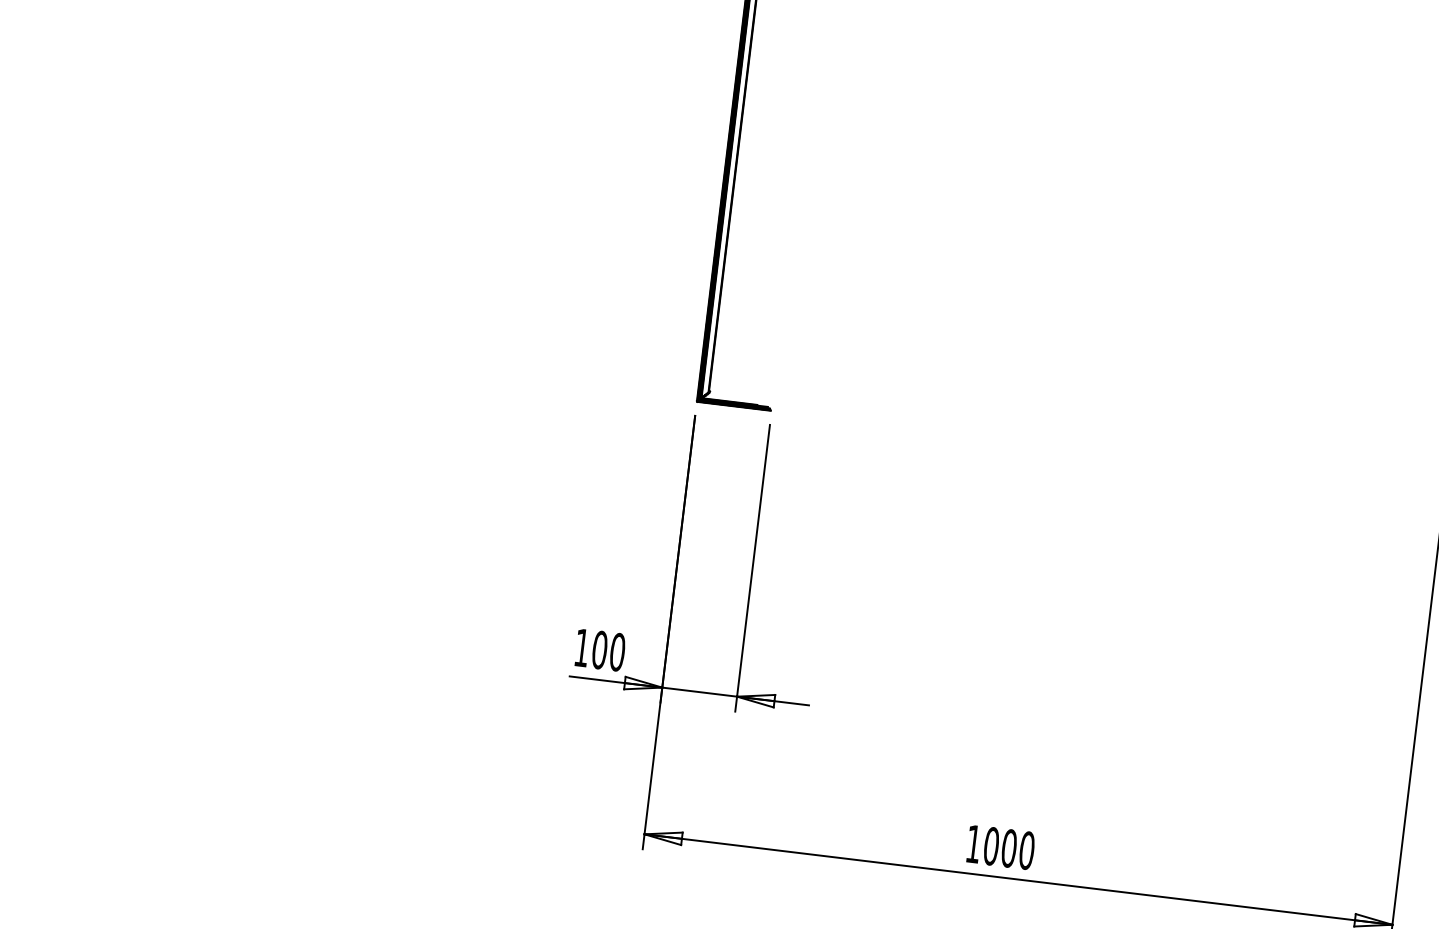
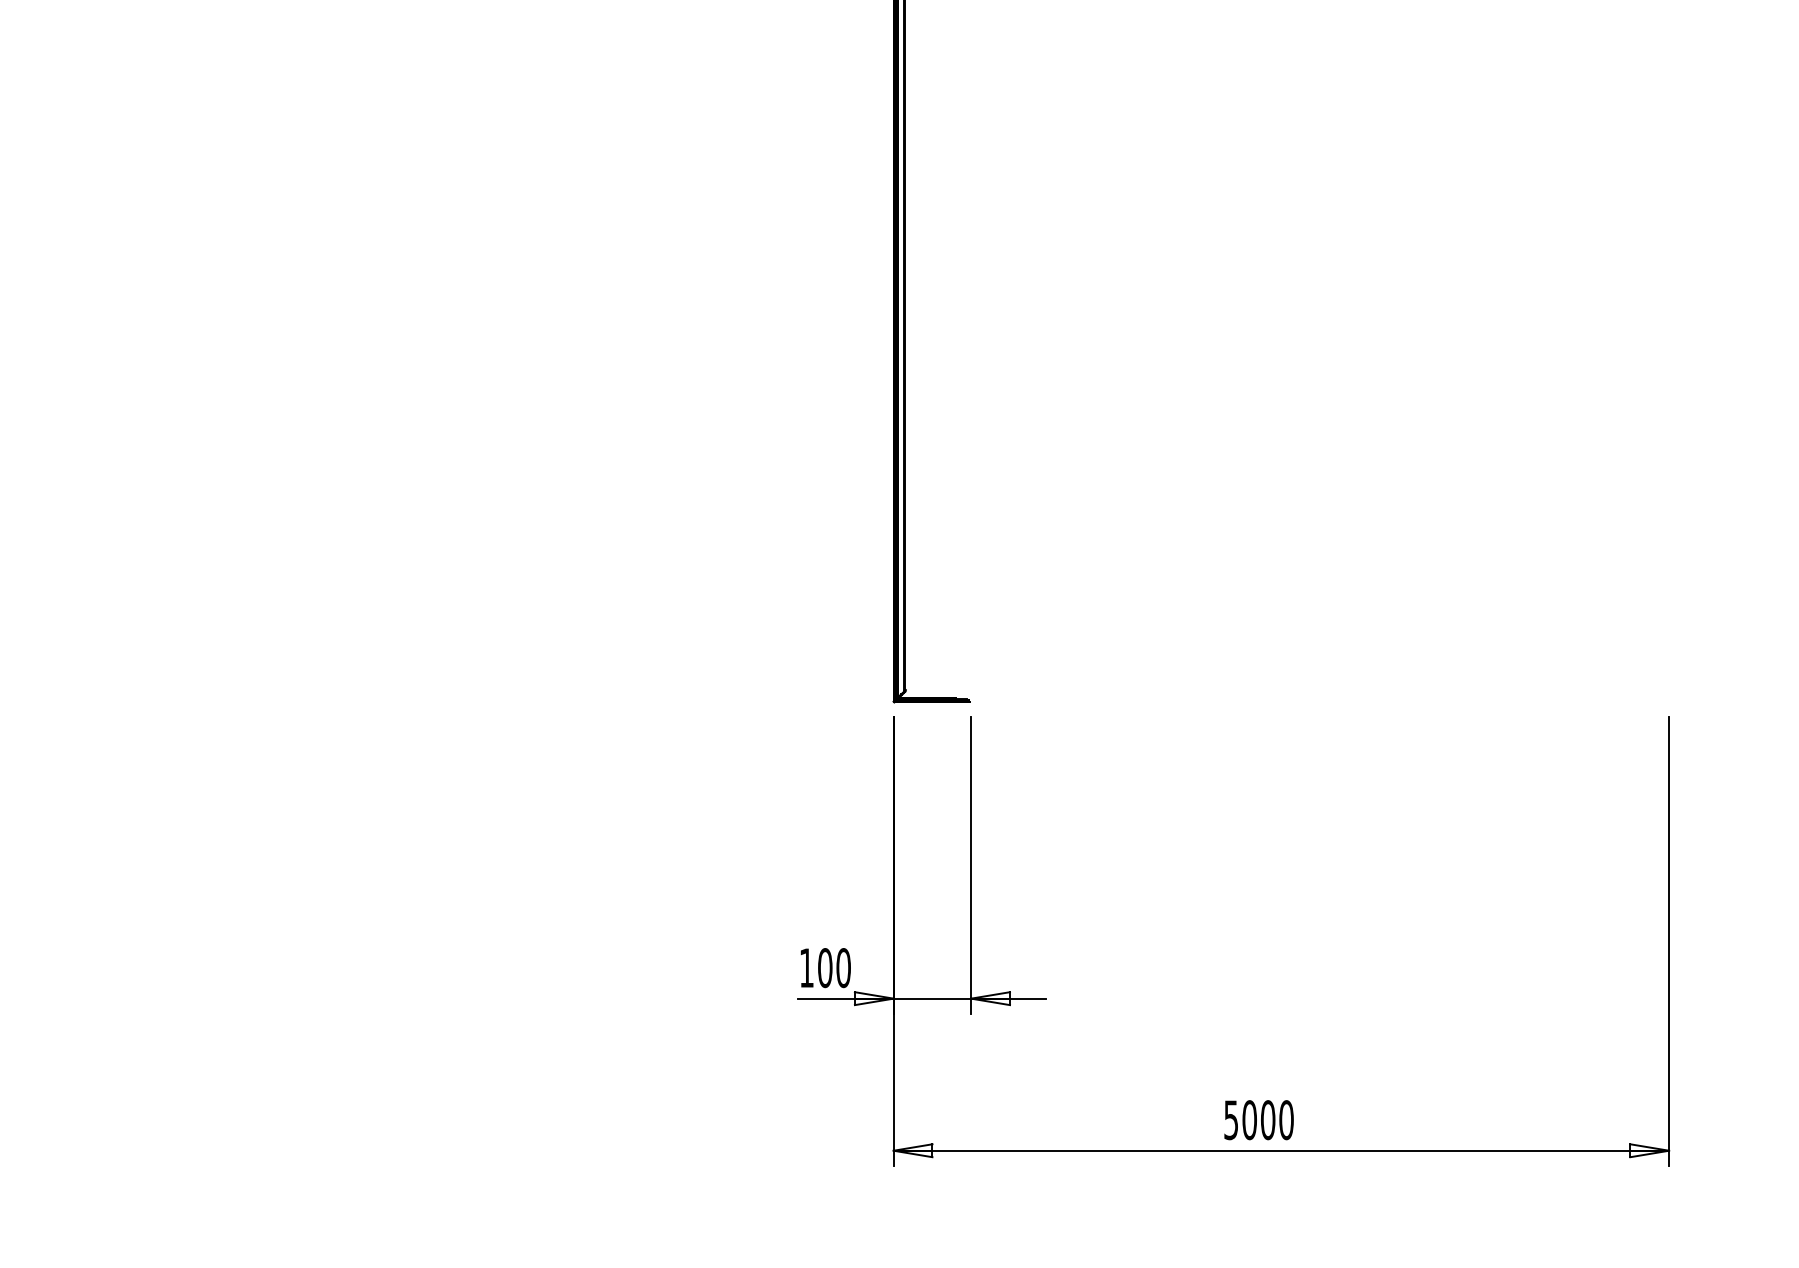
text: (972, 844) -> (1230, 1120), 1000 -> 5000

